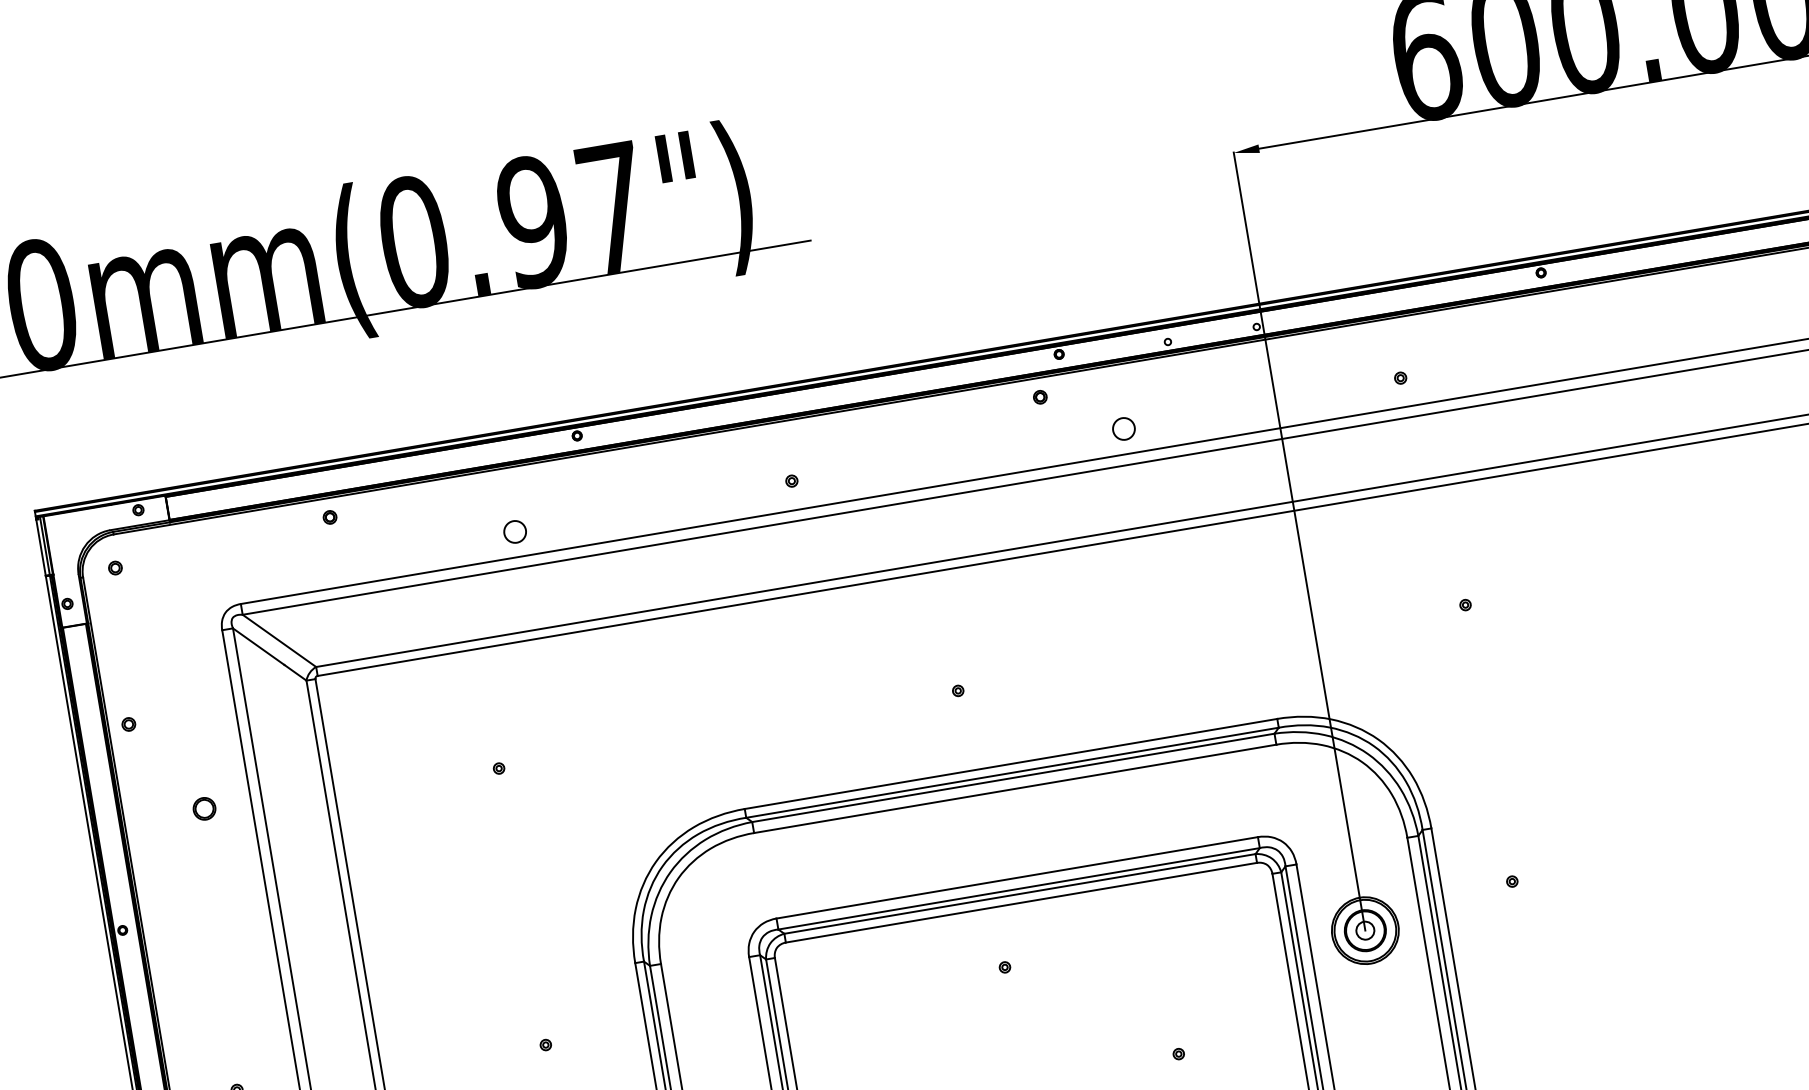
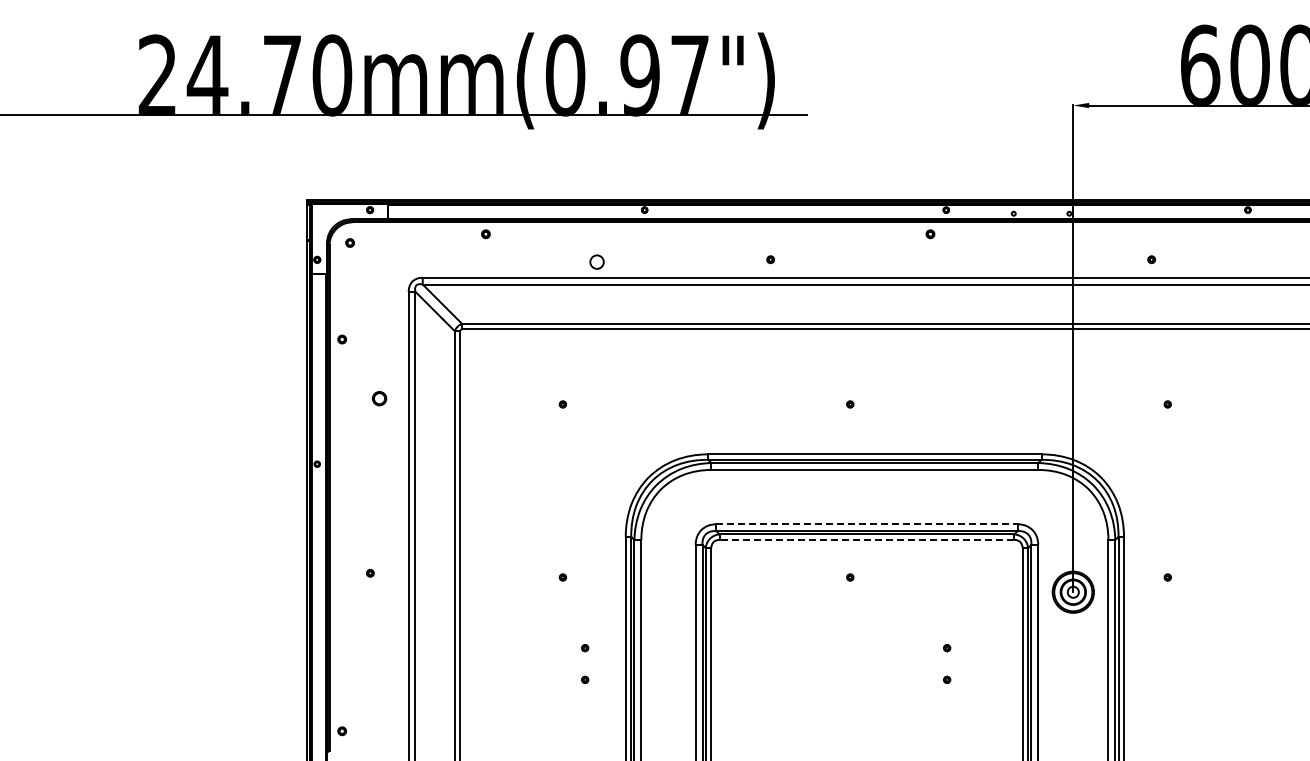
circle: (1122, 428) -> (977, 261), removed
line: (1016, 878) -> (866, 524), solid -> dashed
line: (1020, 902) -> (866, 539), solid -> dashed

